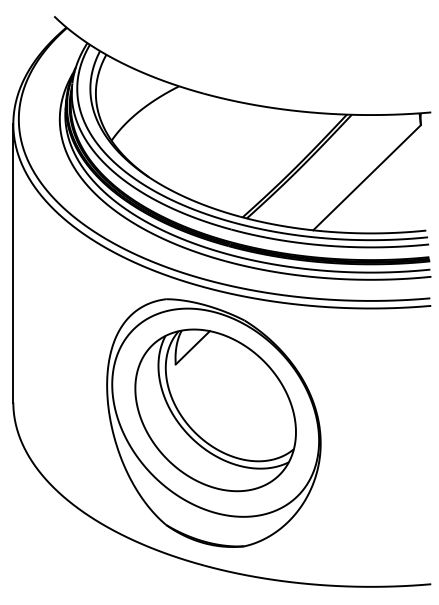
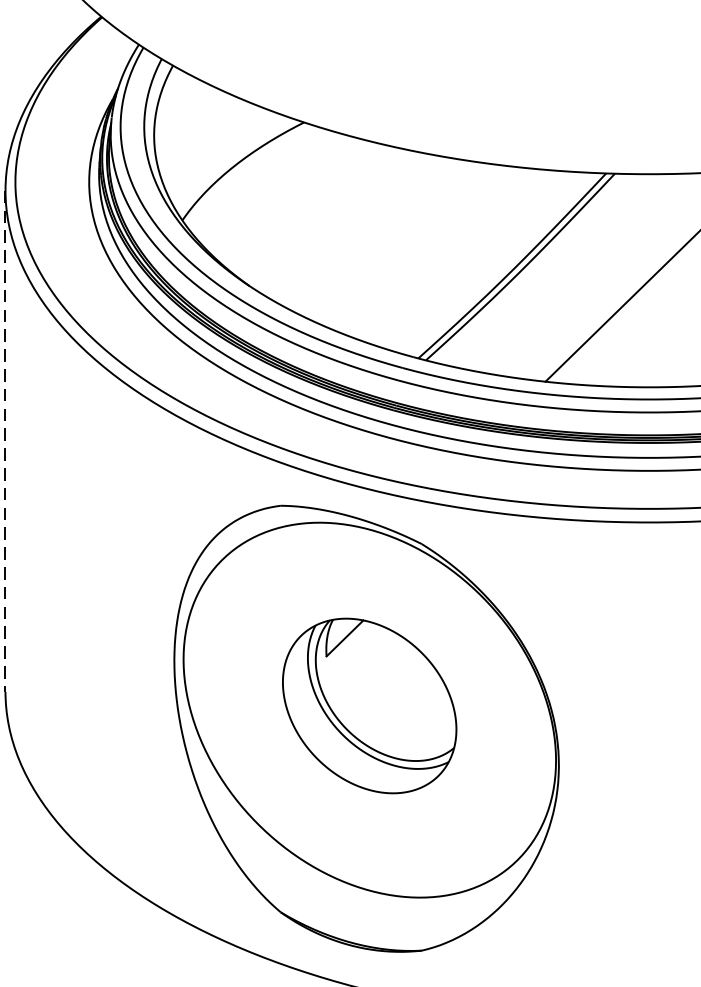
line: (13, 263) -> (5, 441), solid -> dashed
part: (215, 410) -> (369, 706), size x0.6

